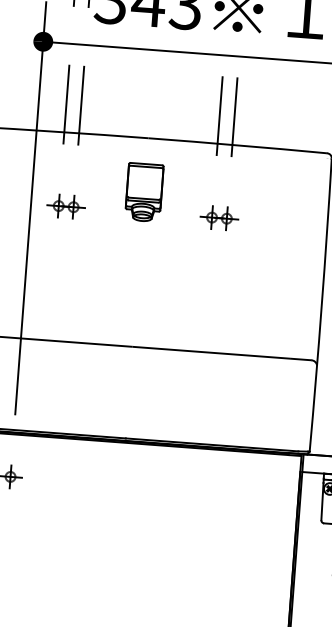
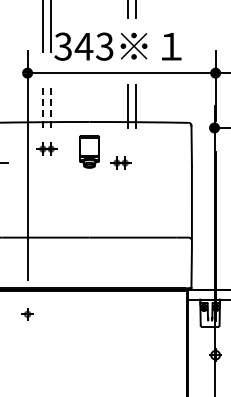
line: (65, 103) -> (42, 106), solid -> dashed
line: (81, 105) -> (51, 106), solid -> dashed
part: (65, 205) -> (46, 148), moved
part: (218, 217) -> (120, 162), moved

